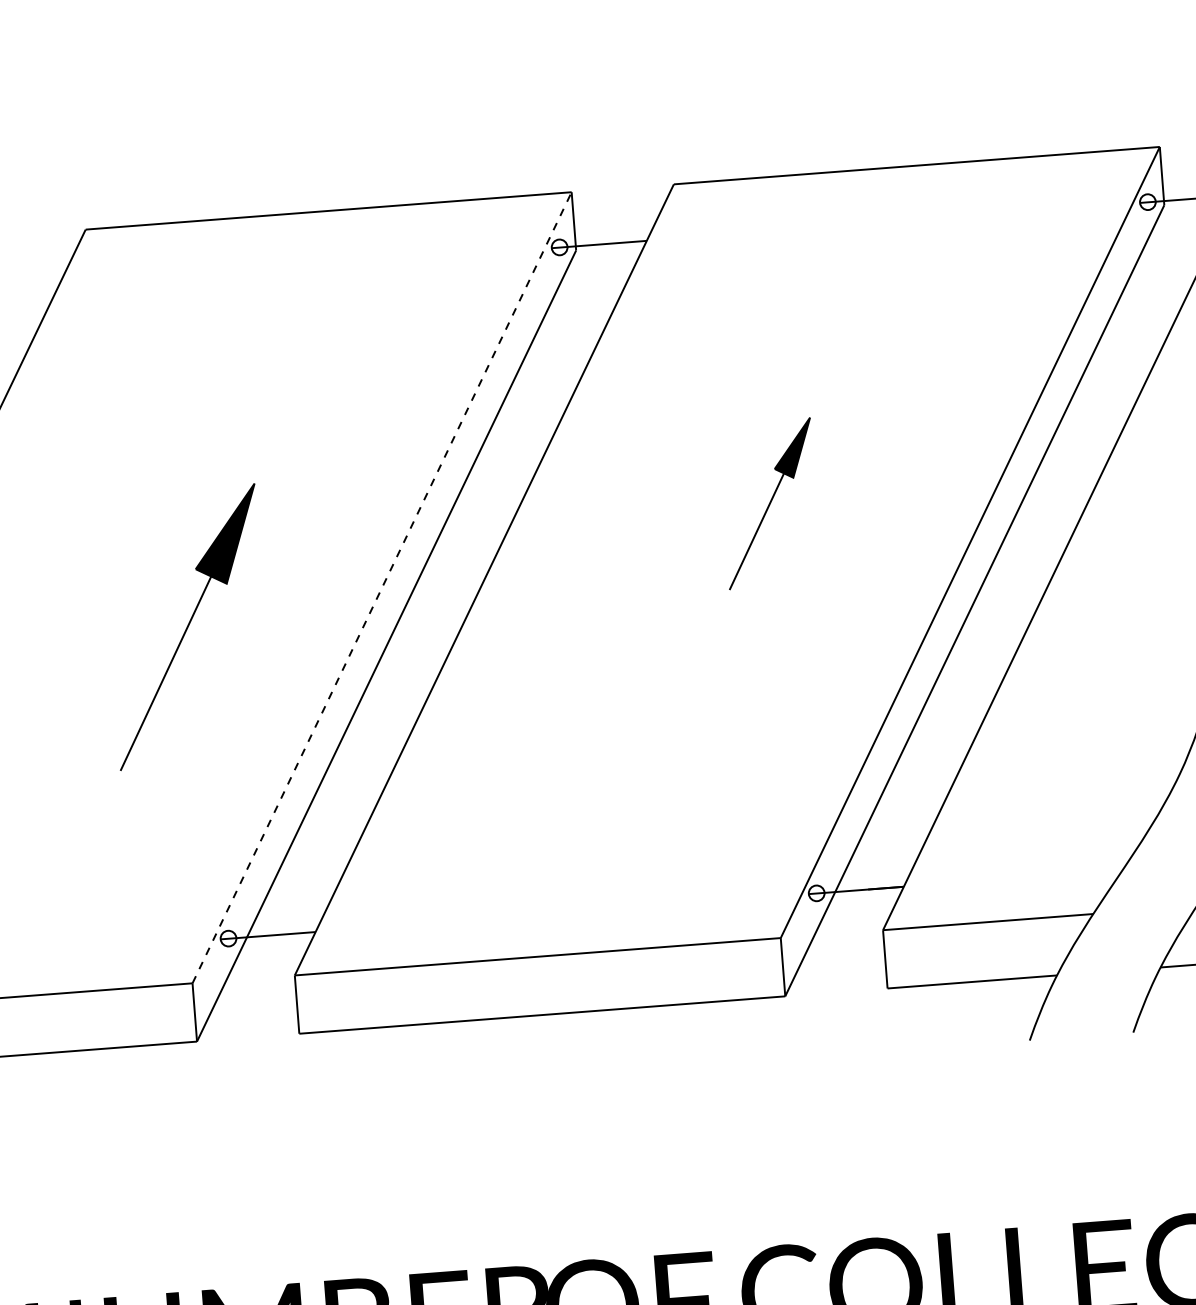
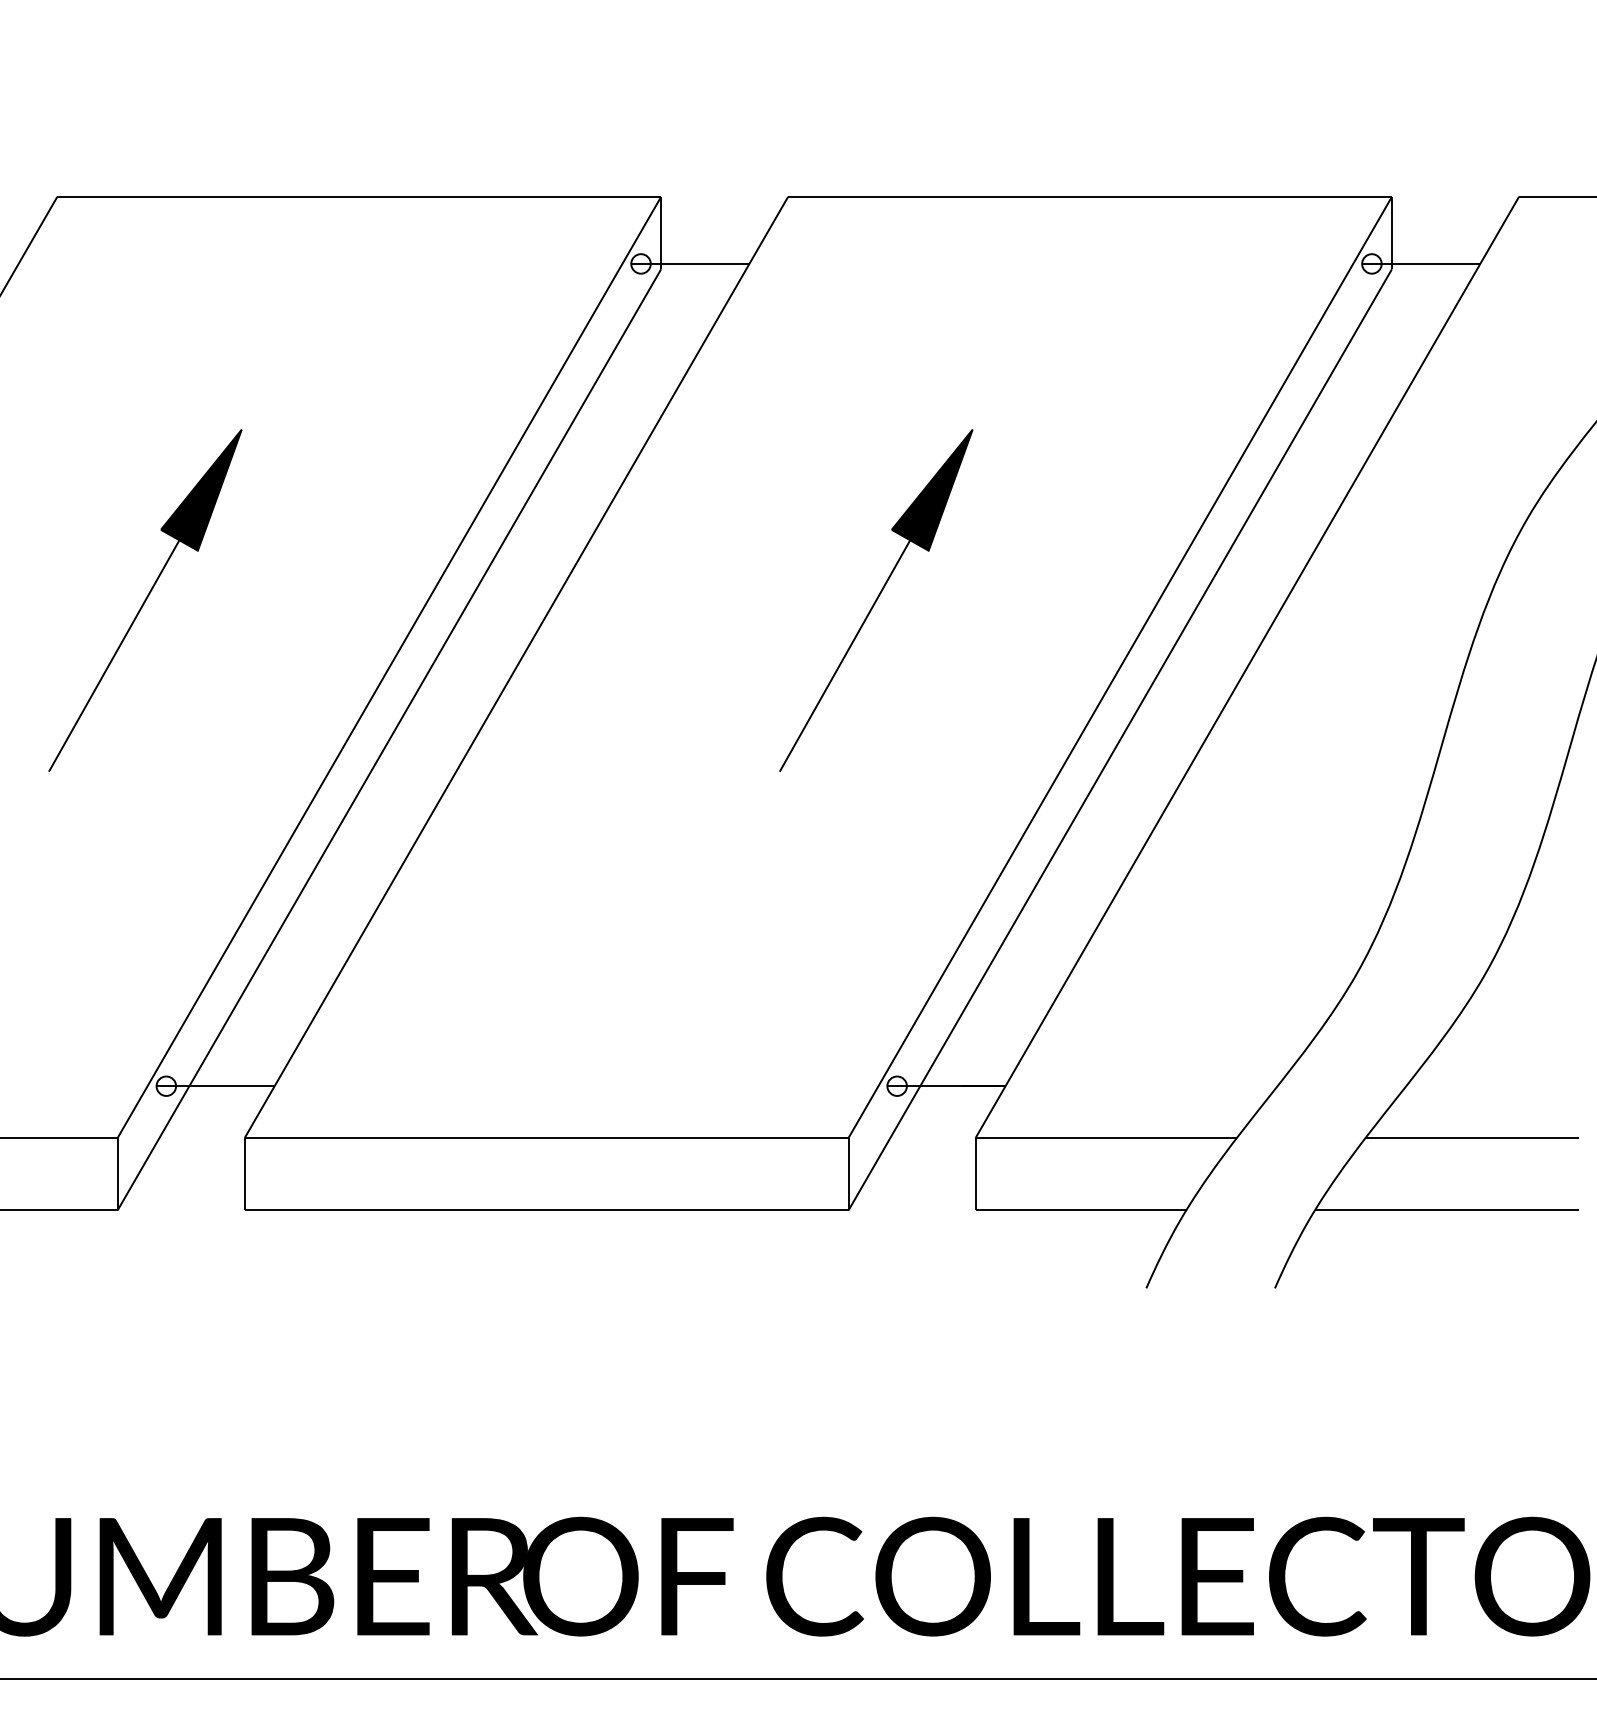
part: (770, 503) -> (876, 600), size x1.67
line: (382, 587) -> (389, 667), dashed -> solid
part: (187, 627) -> (145, 600), moved

